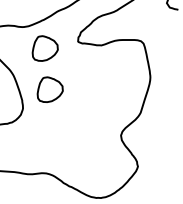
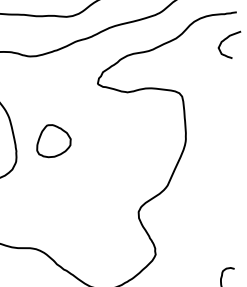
part: (44, 48) -> (53, 87), removed

